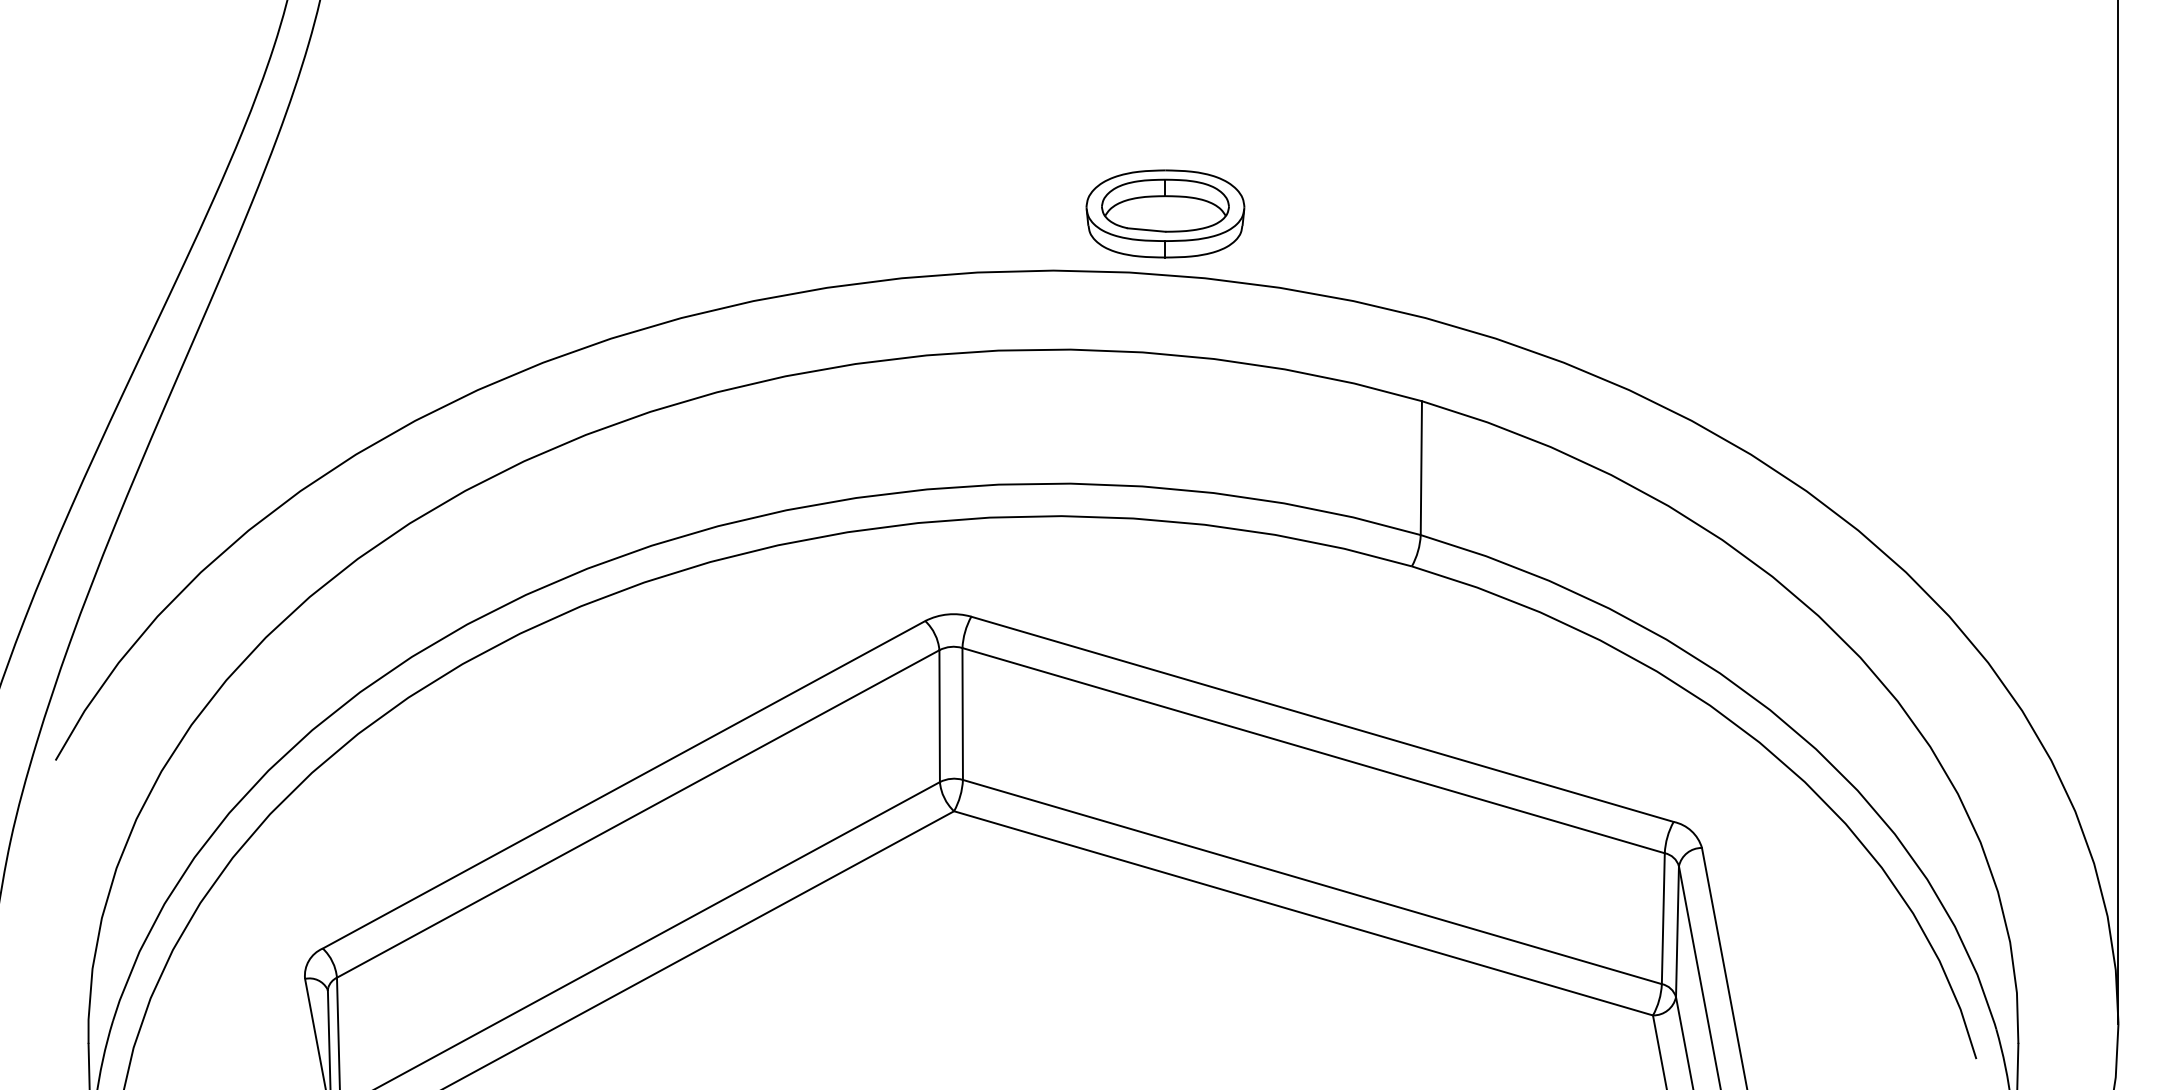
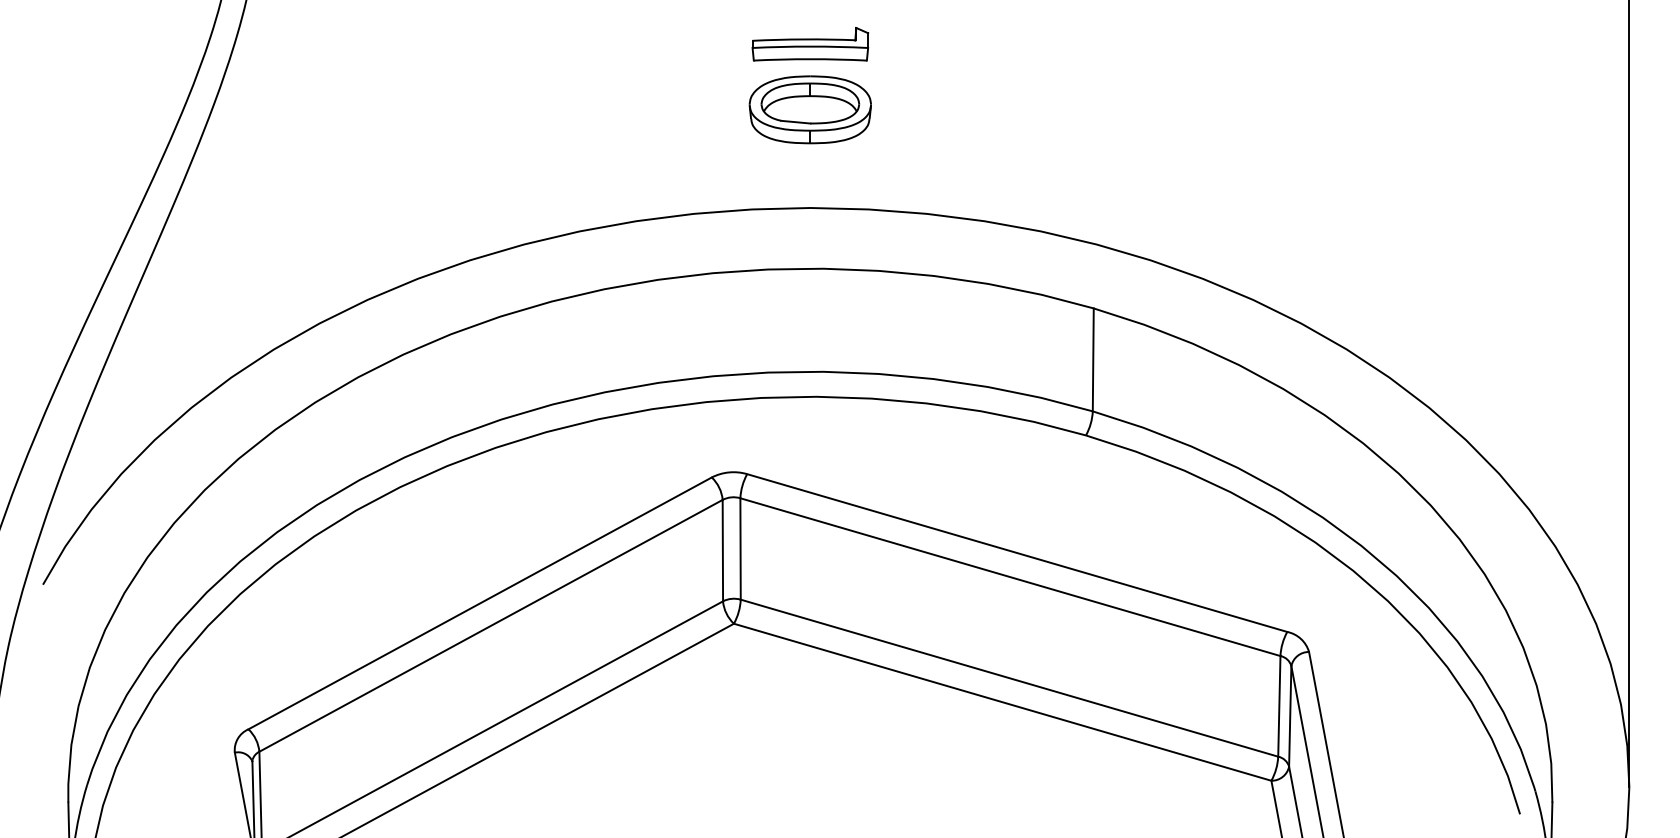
part: (1053, 57) -> (810, 44), added
part: (1165, 213) -> (810, 109), moved

